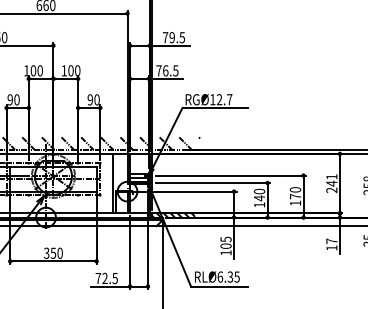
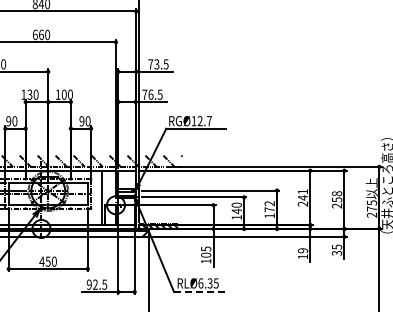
text: (171, 37) -> (156, 64), 79.5 -> 73.5
text: (32, 70) -> (29, 94), 100 -> 130
text: (295, 189) -> (269, 203), 170 -> 172
text: (332, 241) -> (303, 250), 17 -> 19
text: (46, 253) -> (41, 261), 350 -> 450
text: (97, 278) -> (88, 284), 72.5 -> 92.5
line: (219, 286) -> (200, 292), solid -> dashed

